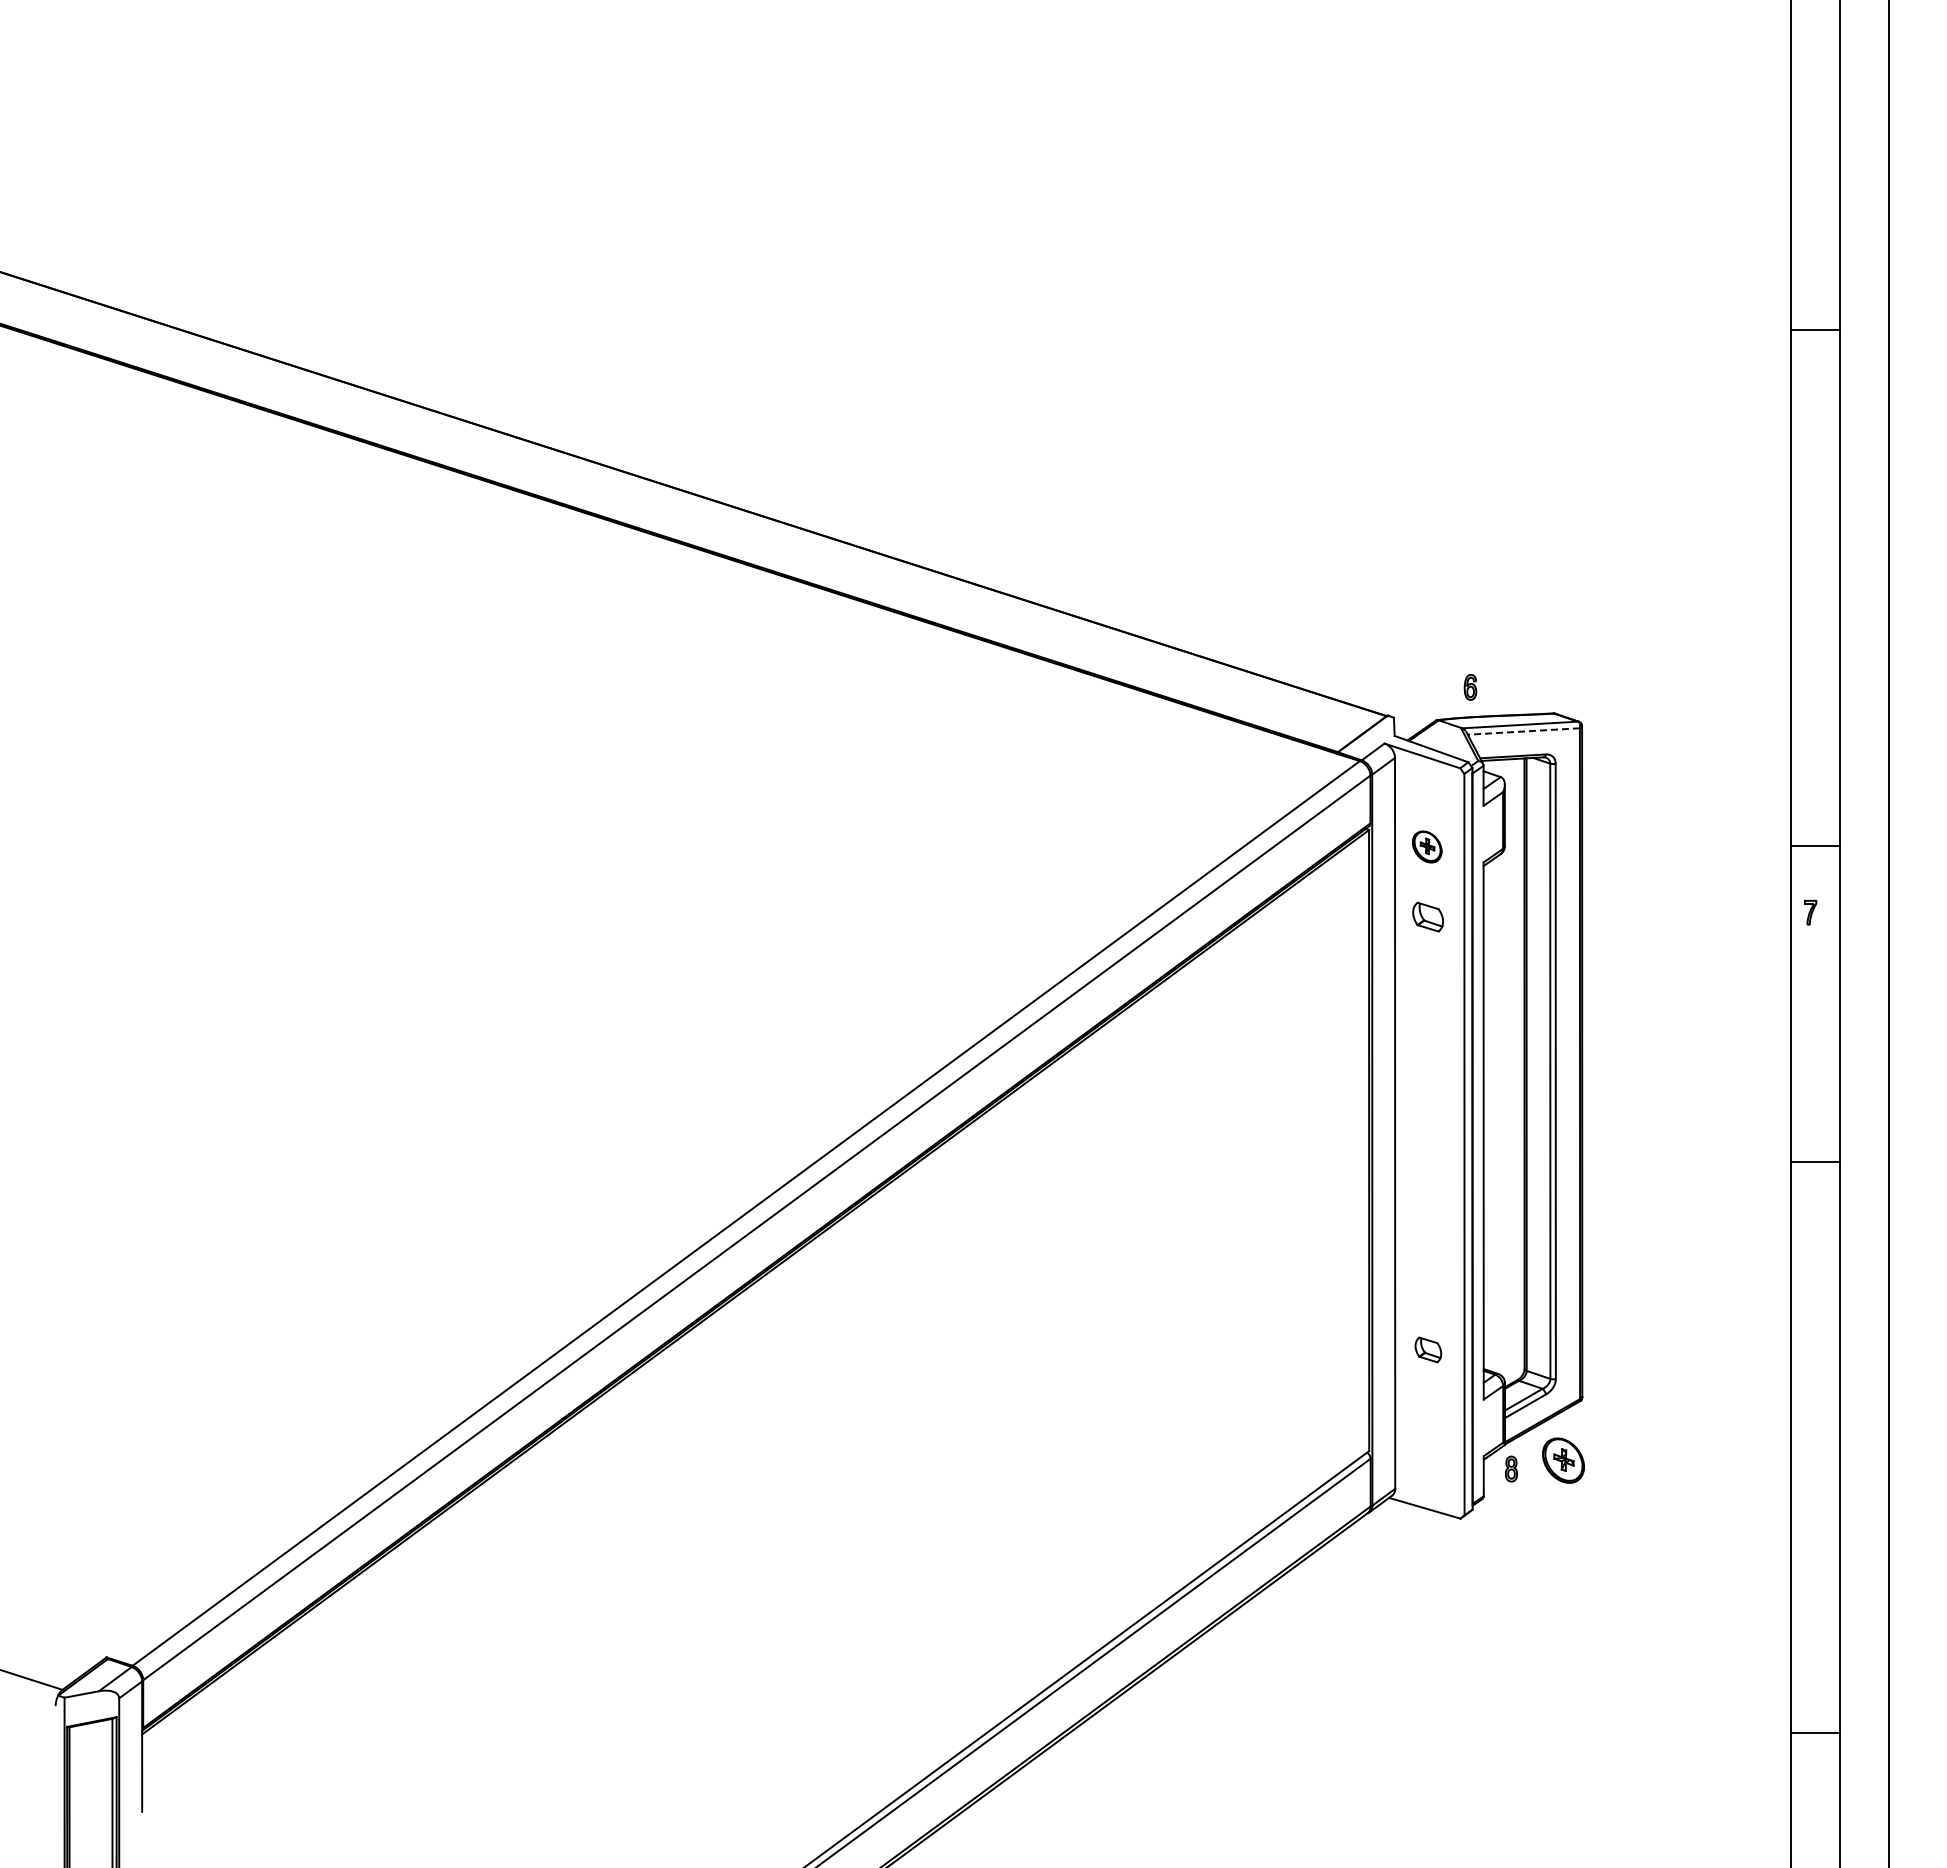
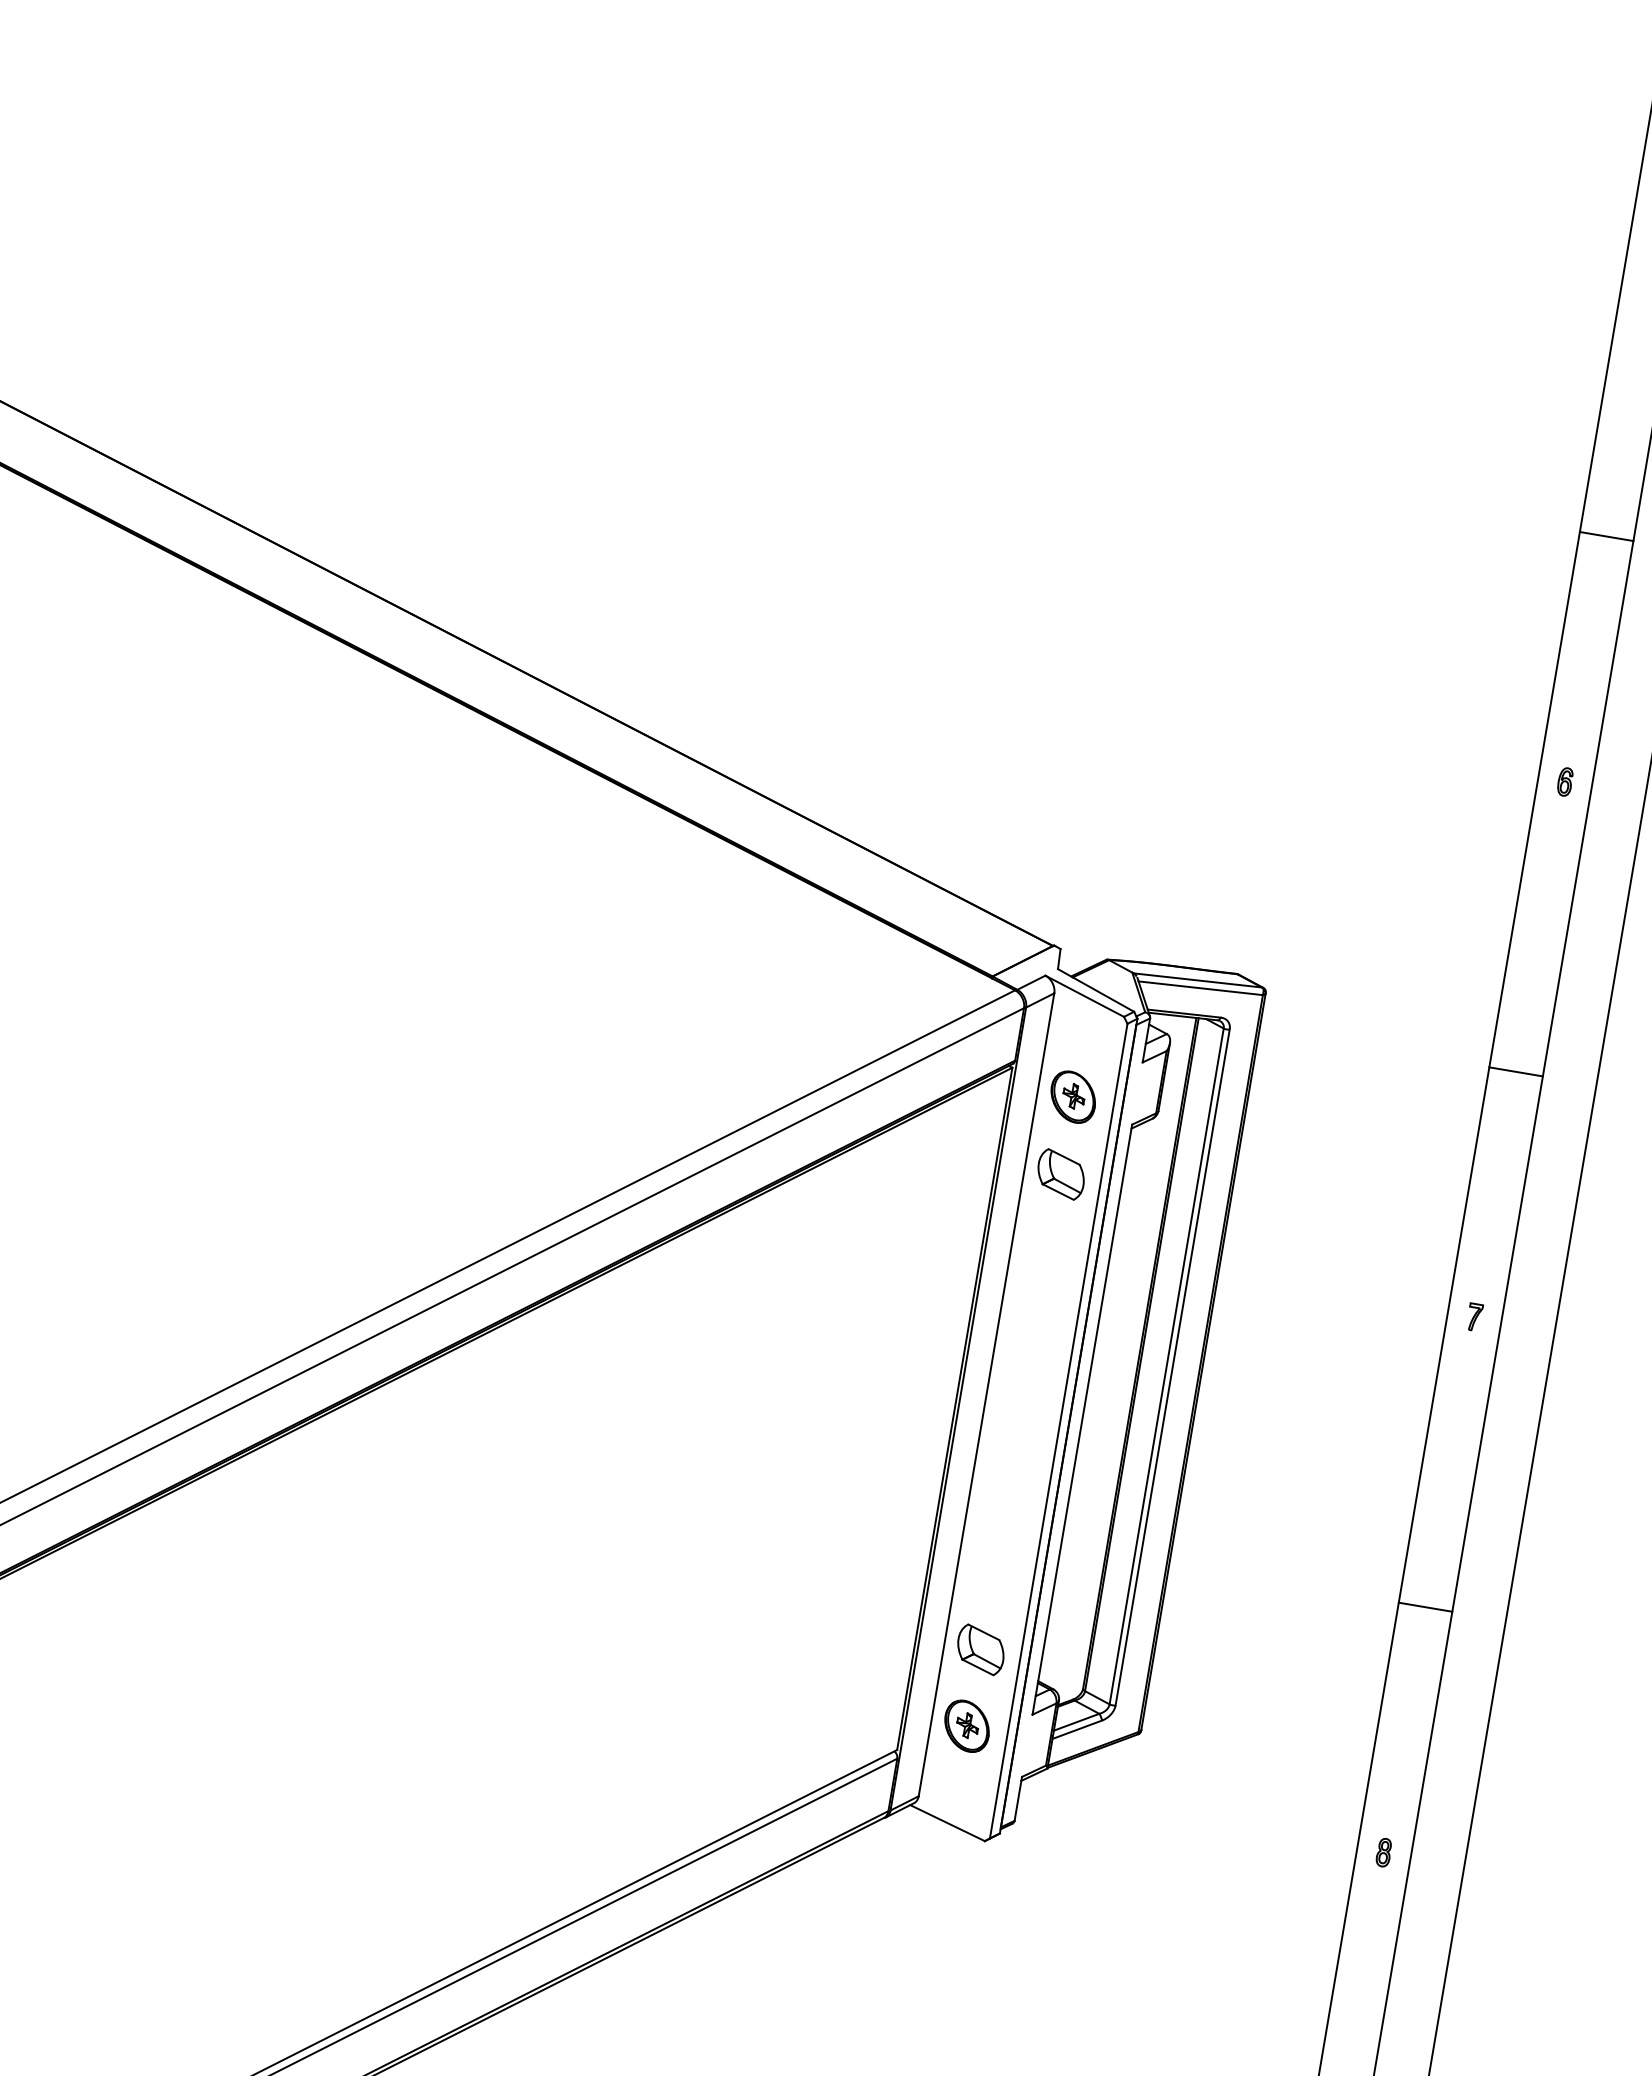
line: (1815, 329) -> (1606, 536), moved
part: (1470, 687) -> (1565, 782), moved
line: (1523, 731) -> (1200, 988), dashed -> solid
part: (1426, 846) -> (1072, 1096), size x1.43
line: (1815, 846) -> (1516, 1072), moved
part: (1810, 912) -> (1474, 1317), moved
part: (1427, 916) -> (1060, 1173), size x1.43
line: (1815, 1161) -> (1425, 1607), moved
part: (1428, 1349) -> (981, 1649), size x1.67
part: (1563, 1460) -> (967, 1726), moved
part: (1510, 1468) -> (1383, 1851), moved

